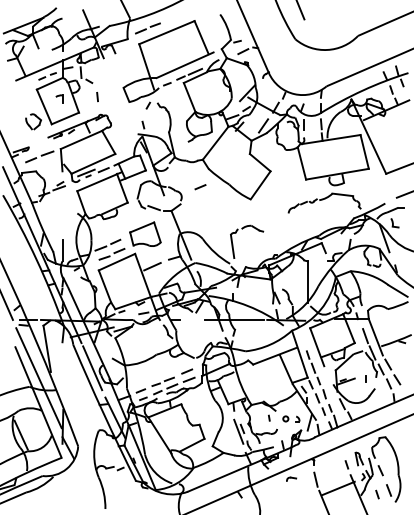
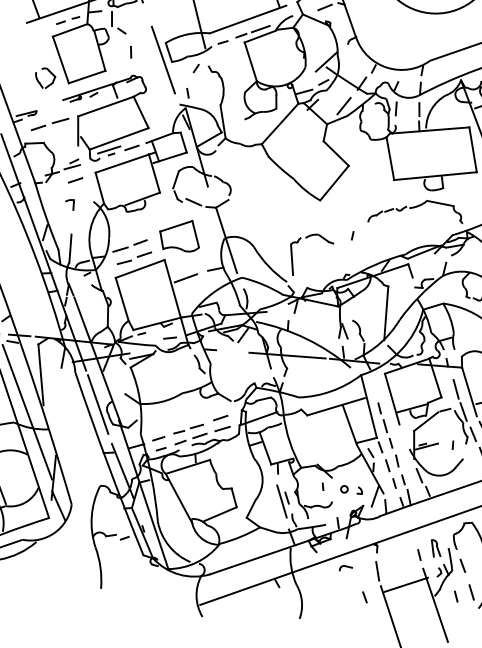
part: (59, 98) -> (69, 203), moved
line: (122, 100) -> (163, 59), added
line: (200, 187) -> (75, 180), moved
line: (277, 224) -> (352, 235), added
line: (307, 499) -> (364, 596), added

